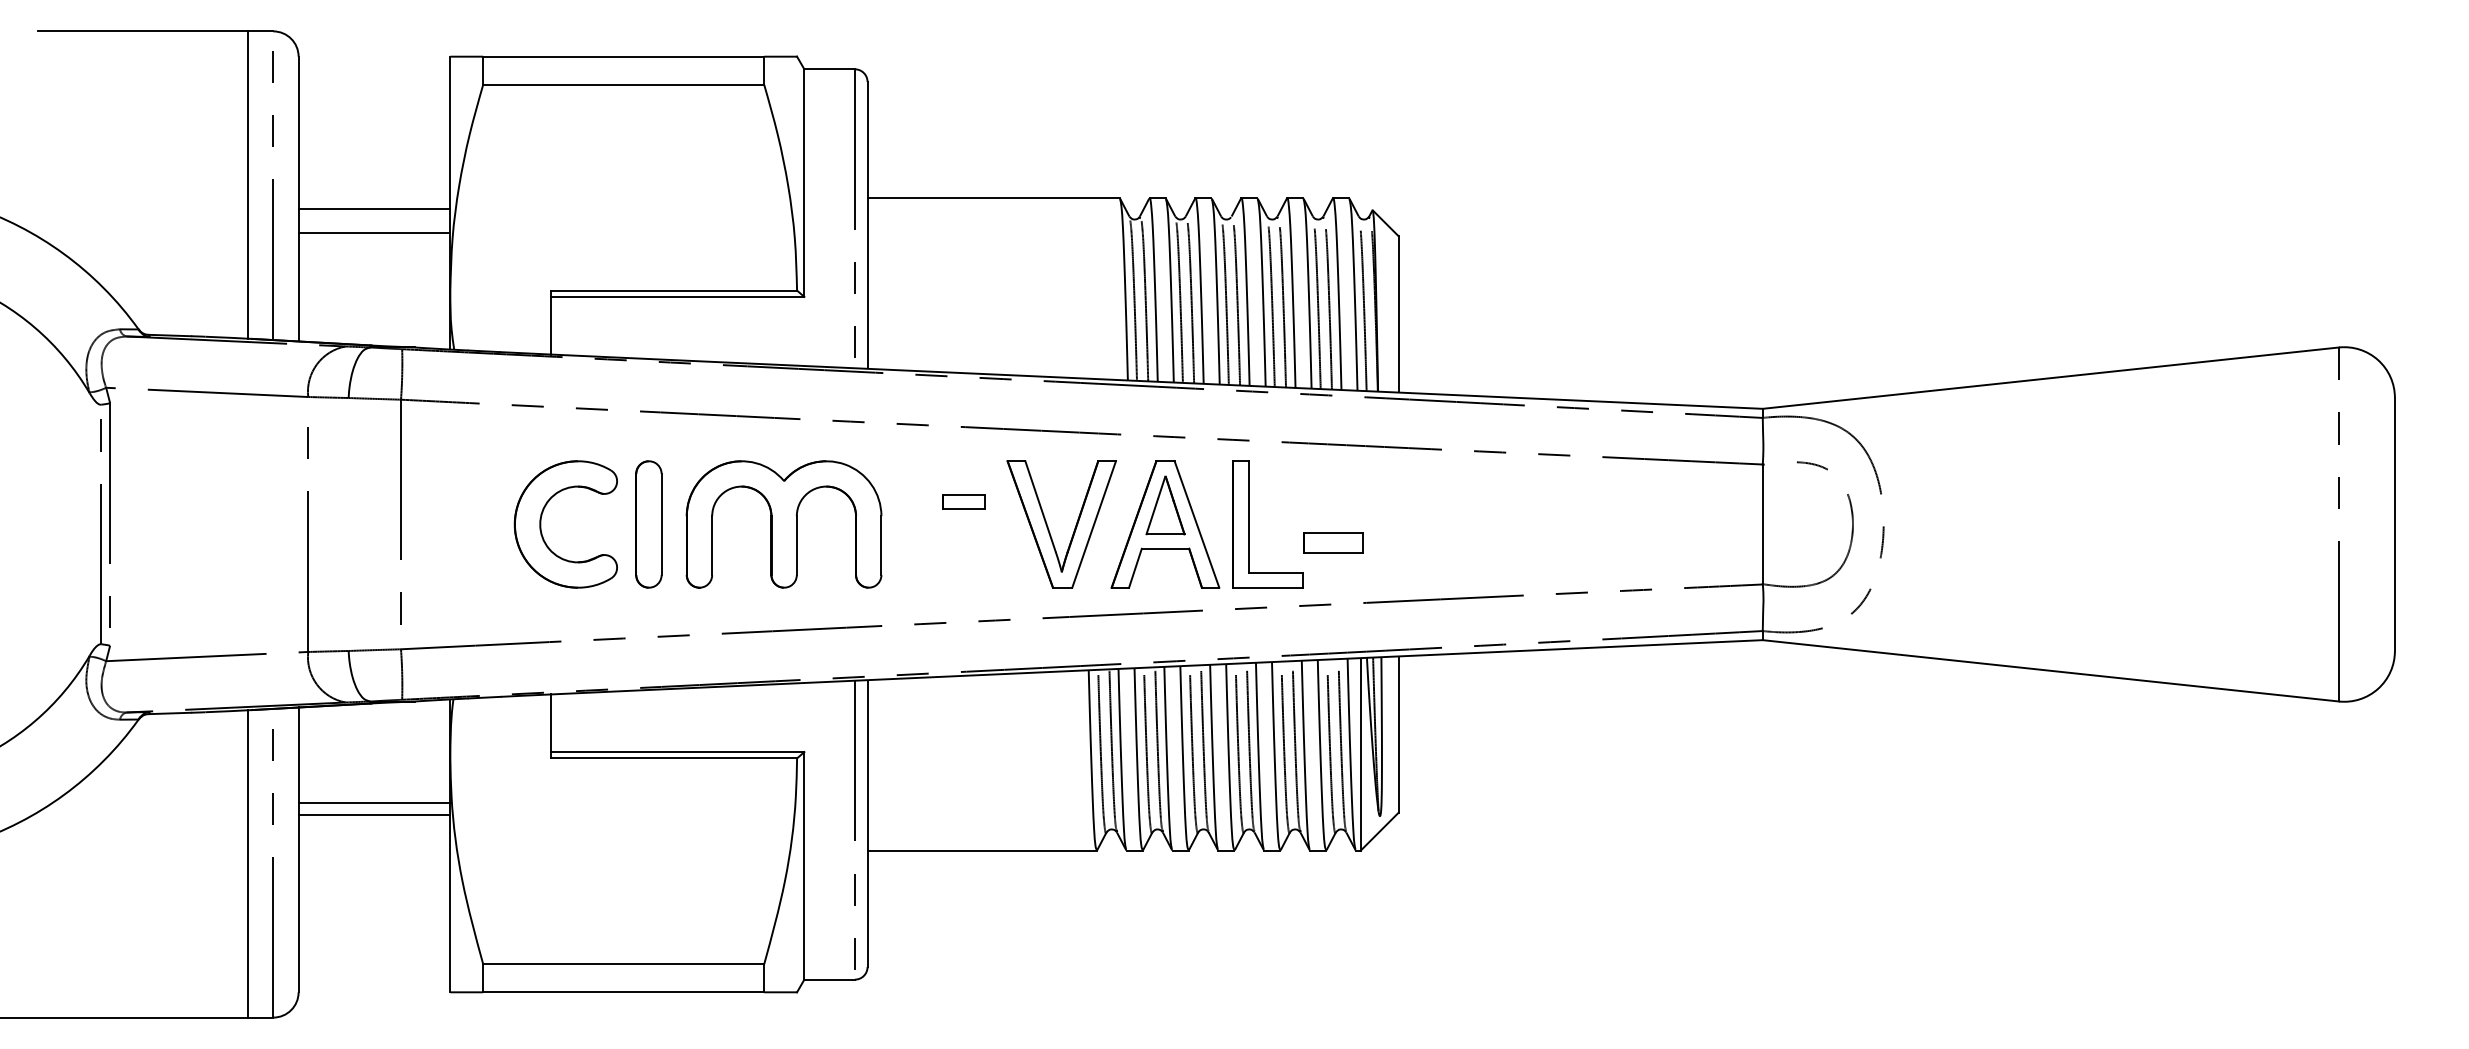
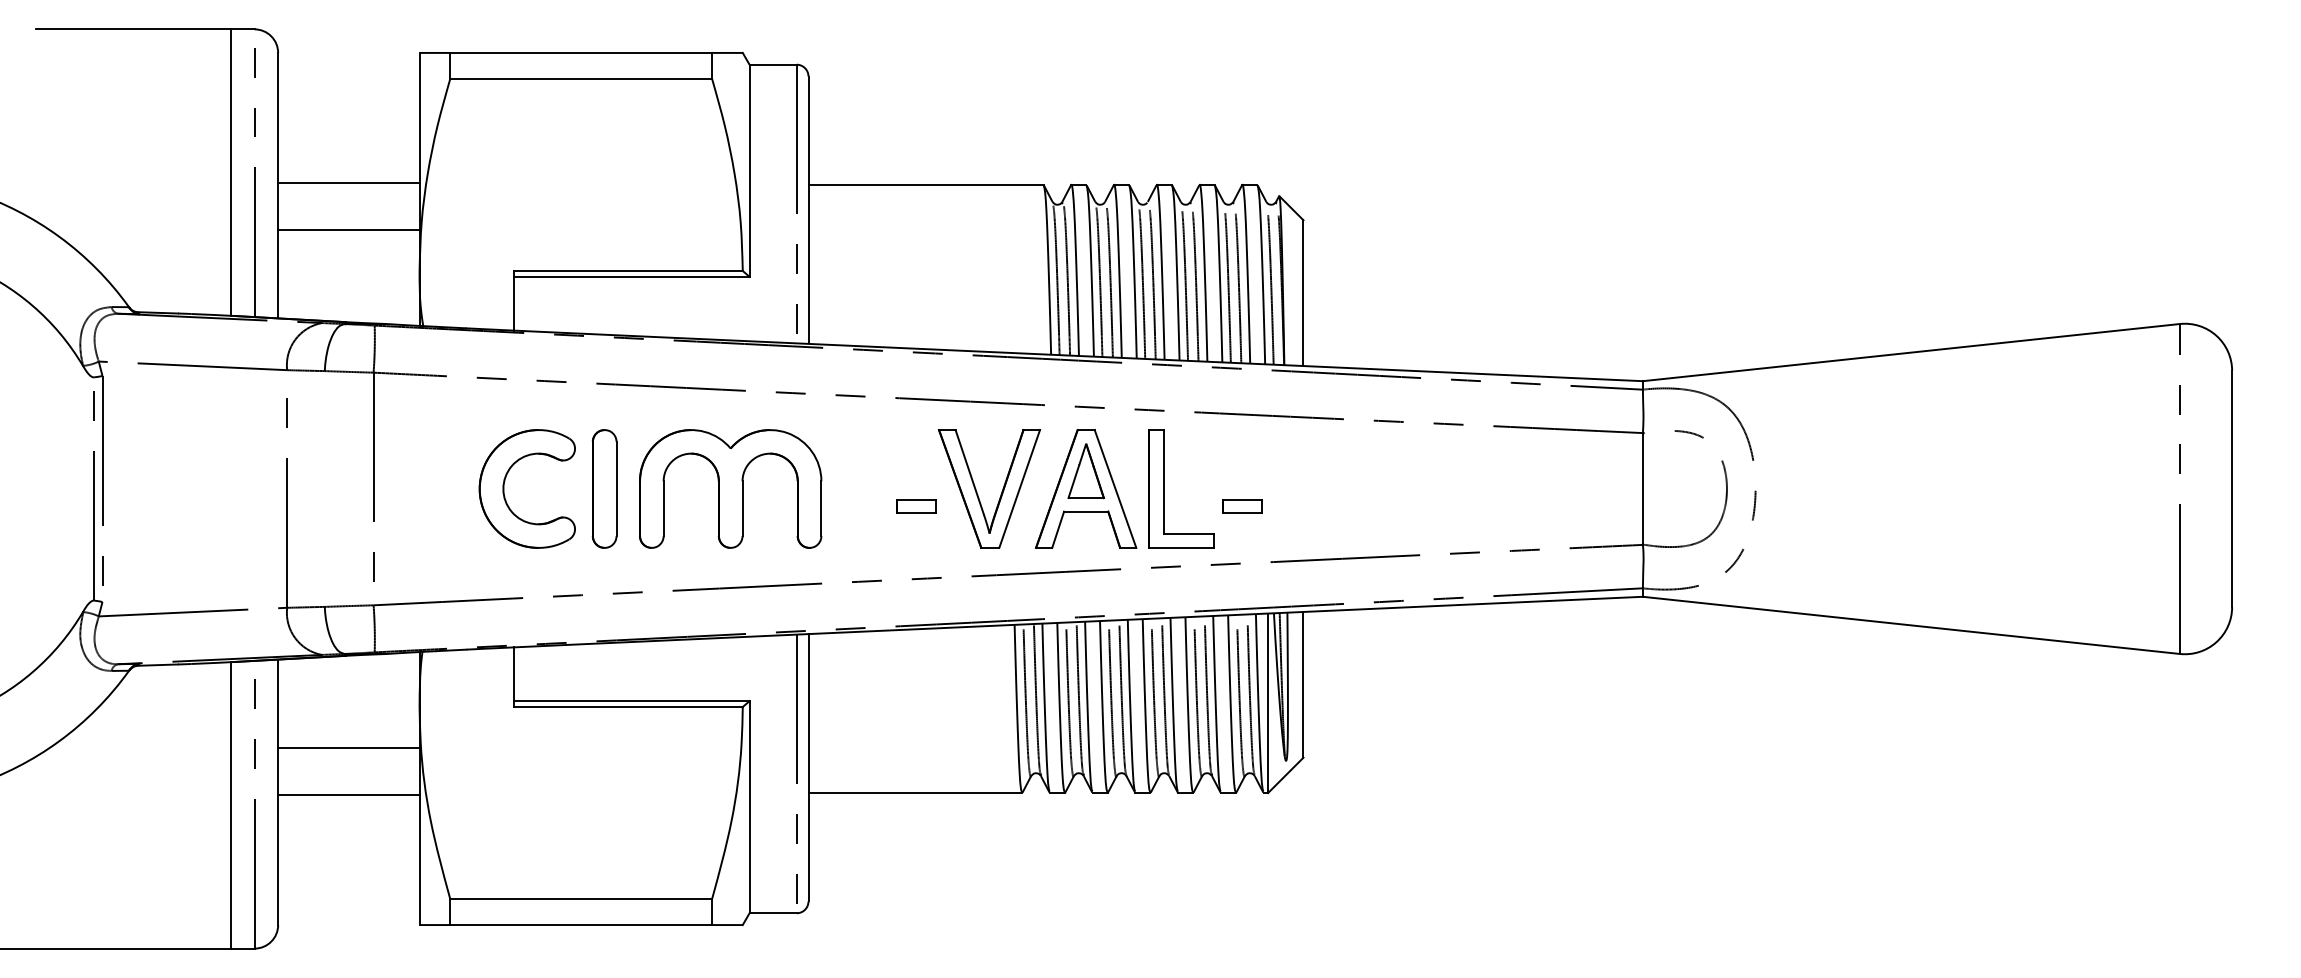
line: (374, 209) -> (348, 229), moved
line: (374, 232) -> (348, 182), moved
part: (963, 501) -> (915, 505), moved
part: (1332, 542) -> (1241, 505), size x0.71
line: (374, 815) -> (348, 795), moved

